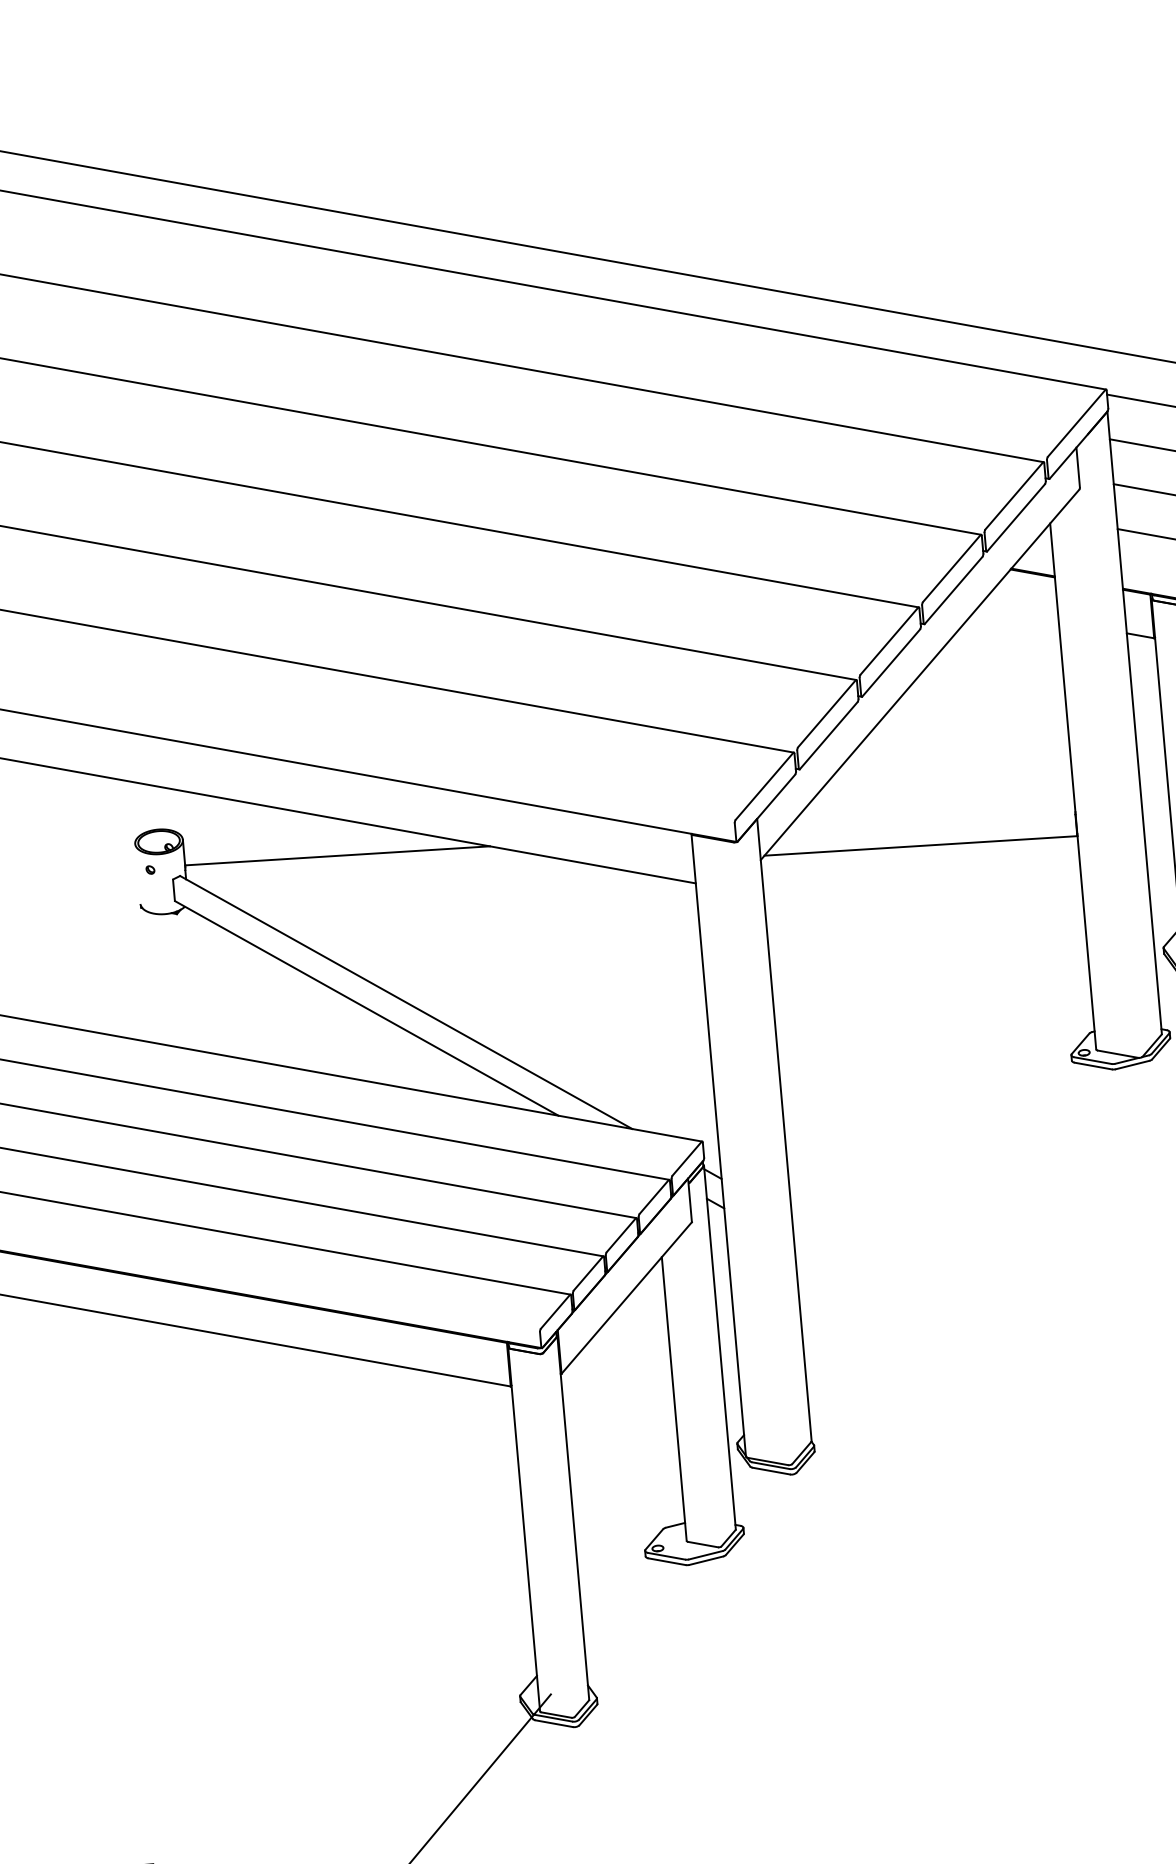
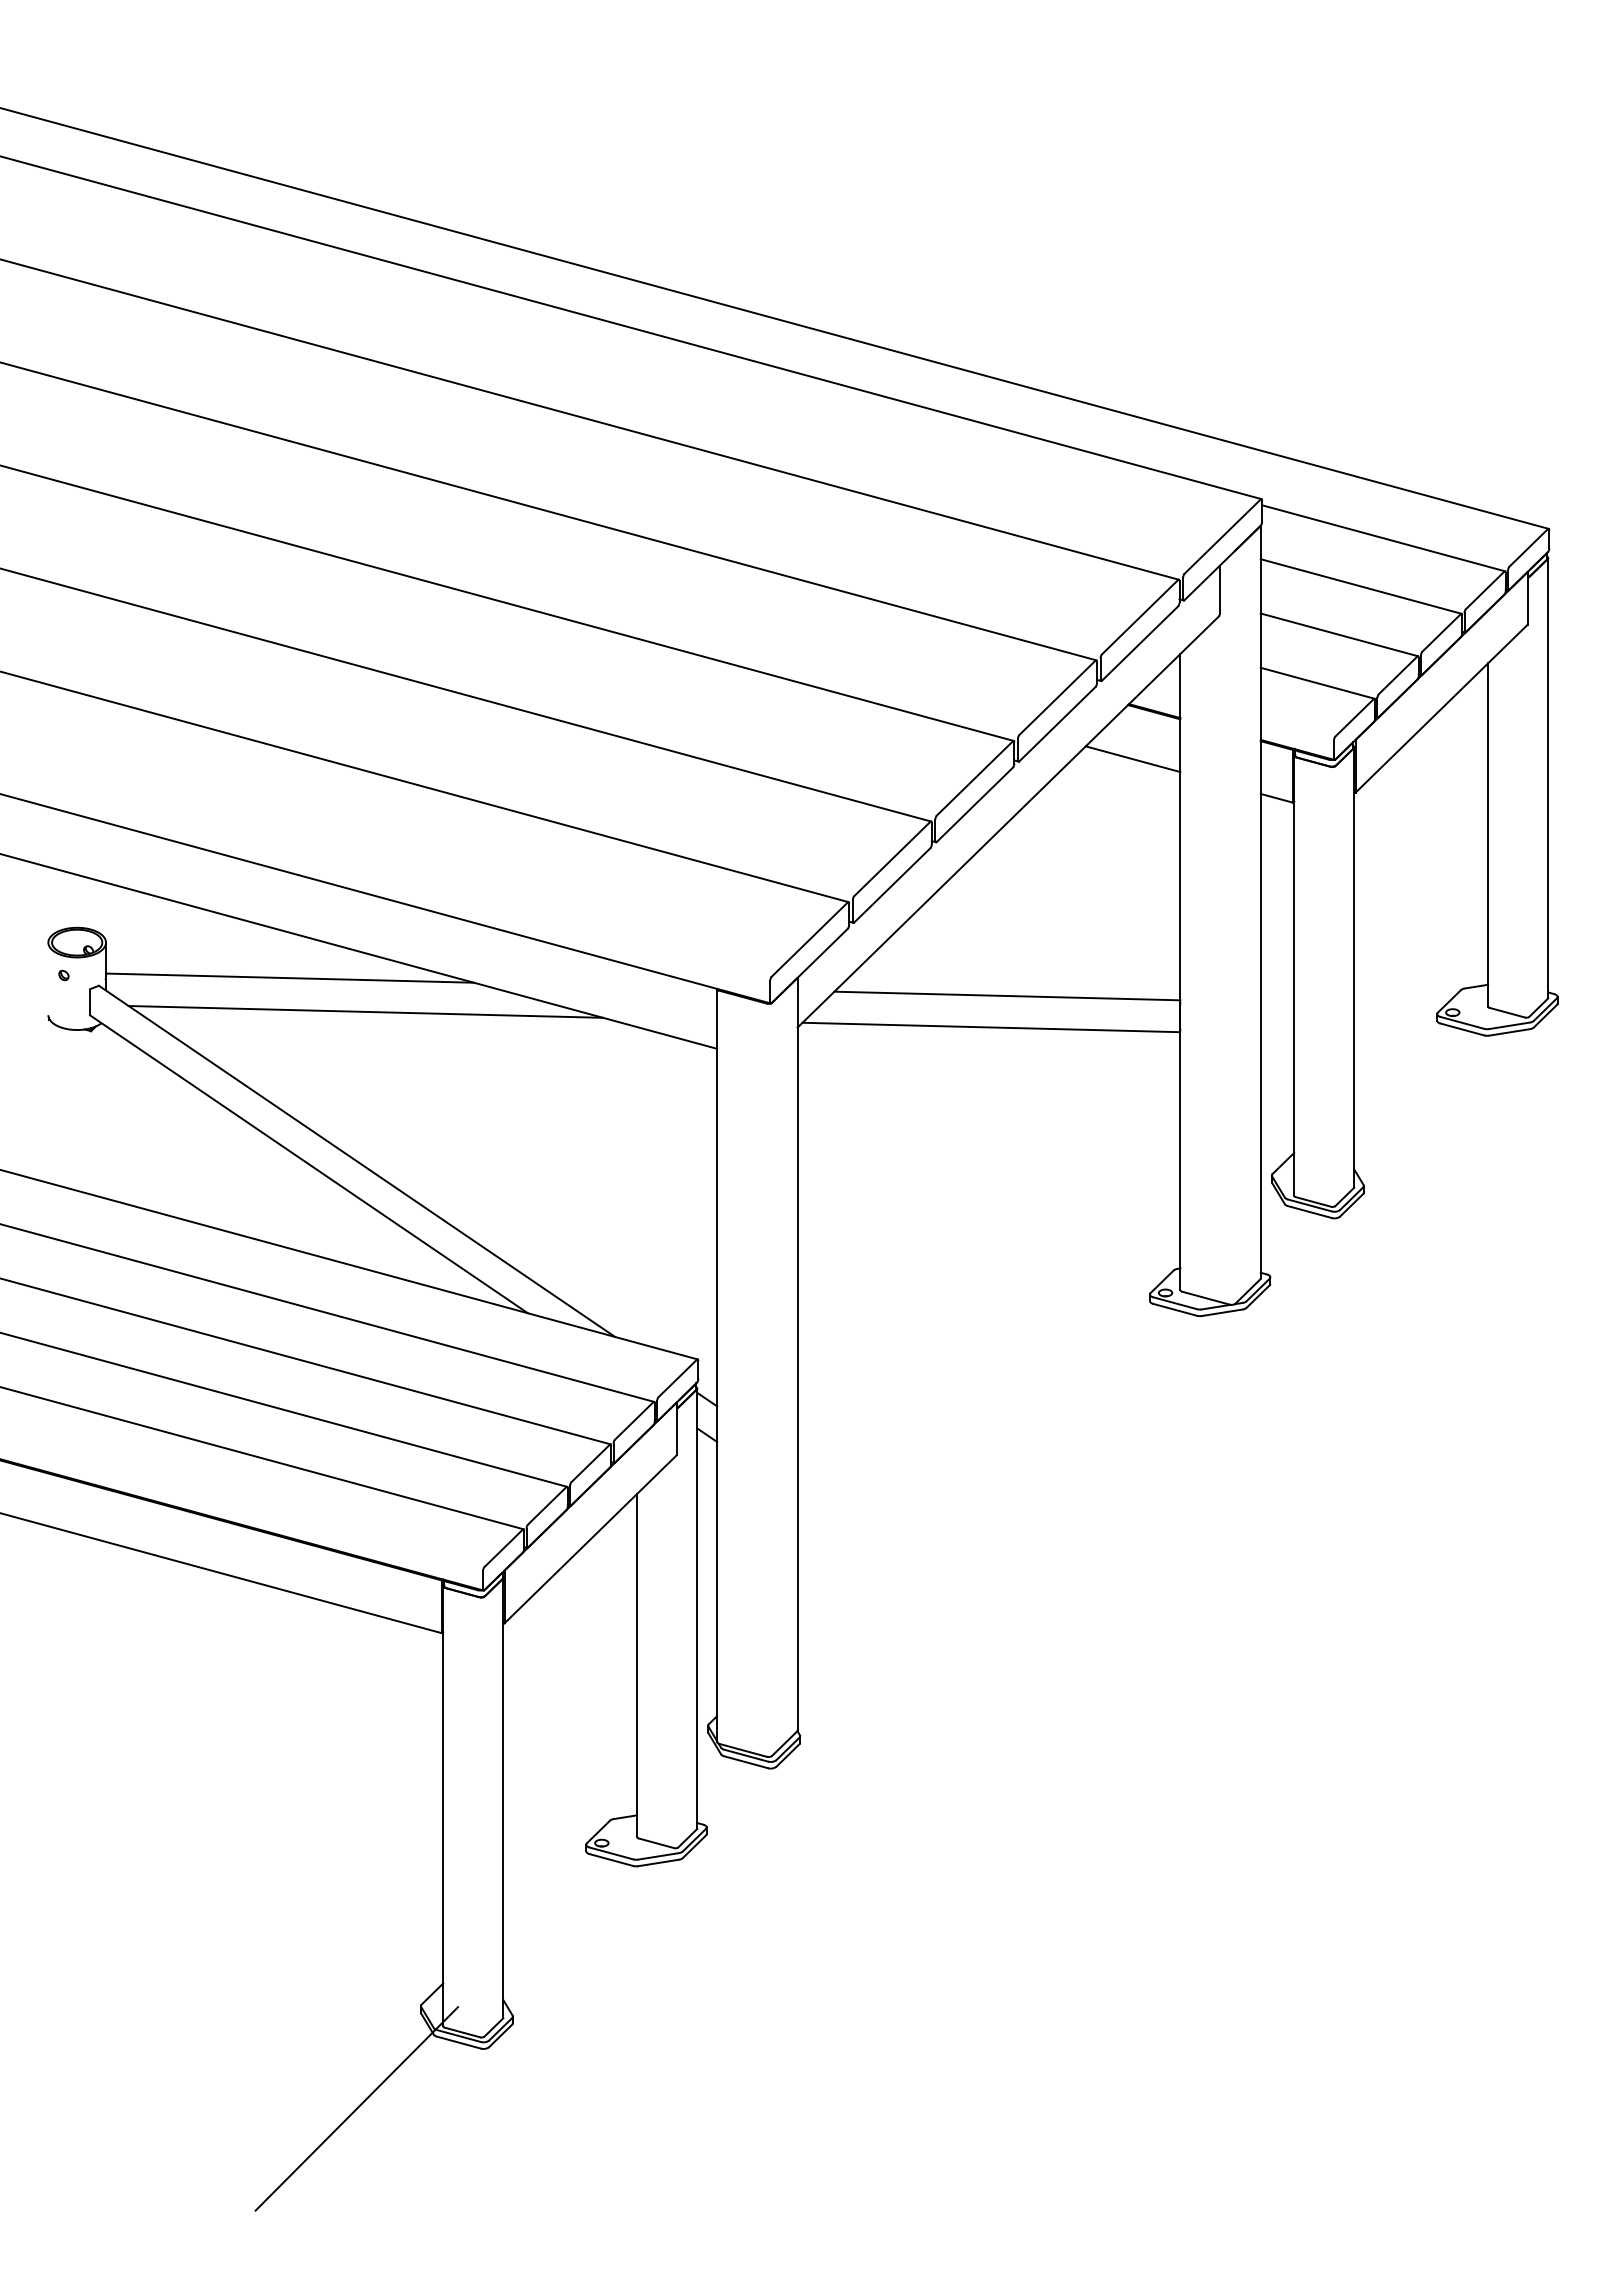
line: (1018, 614) -> (1132, 759), added
line: (932, 818) -> (1007, 995), added
line: (402, 877) -> (365, 1011), added

